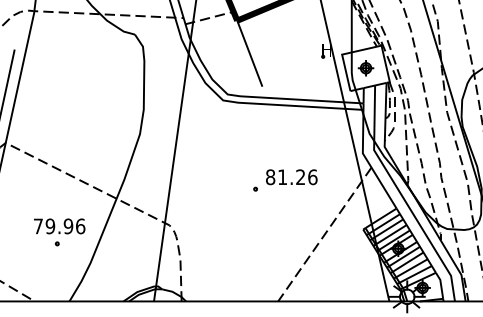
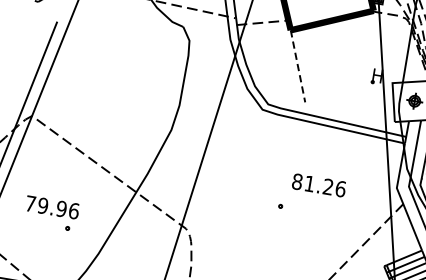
line: (250, 54) -> (298, 67), solid -> dashed
text: (291, 177) -> (318, 185), moved
text: (59, 226) -> (52, 207), moved

